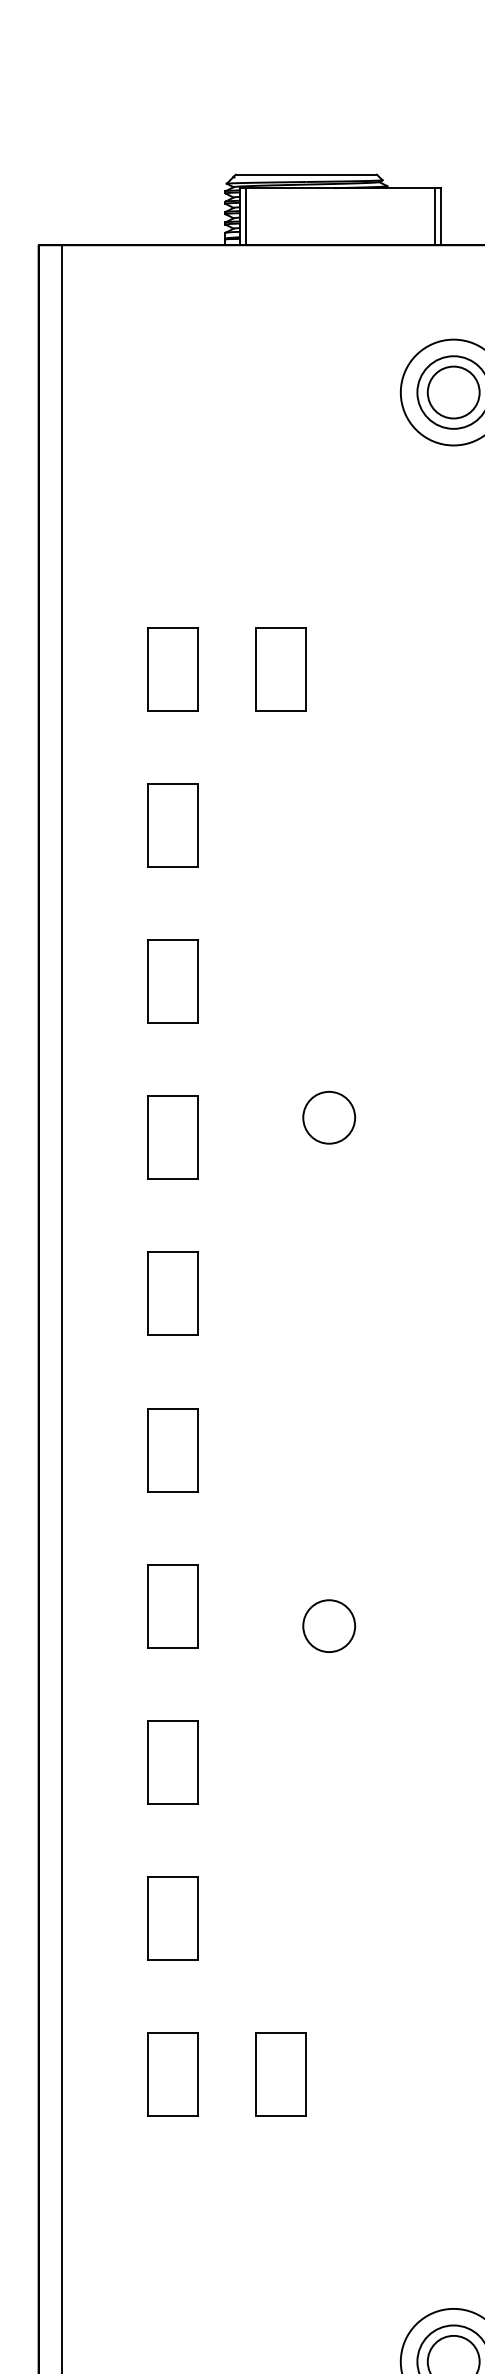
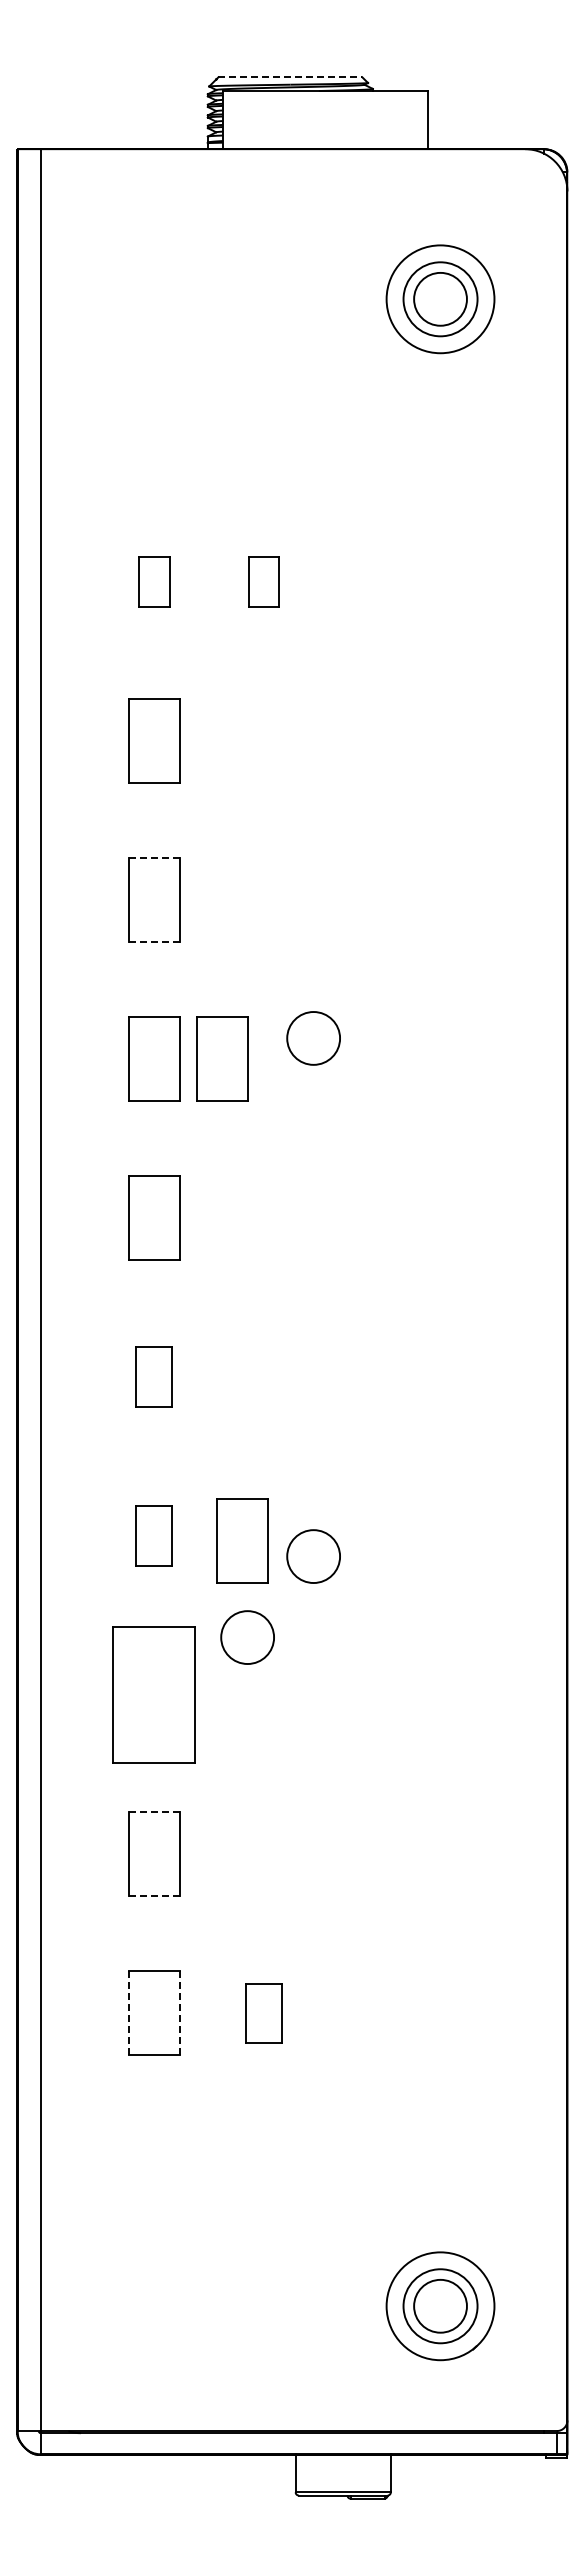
line: (306, 174) -> (290, 77), solid -> dashed
line: (246, 217) -> (229, 120), removed
line: (435, 217) -> (421, 120), removed
part: (173, 669) -> (154, 581), size x0.6
part: (280, 669) -> (263, 581), size x0.6
line: (173, 940) -> (154, 857), solid -> dashed
line: (172, 1023) -> (153, 942), solid -> dashed
part: (239, 1137) -> (222, 1058), added
part: (173, 1449) -> (154, 1376), size x0.7
part: (173, 1605) -> (154, 1535), size x0.7
part: (259, 1610) -> (242, 1540), added
part: (264, 1705) -> (247, 1637), added
part: (173, 1761) -> (154, 1694), size x1.6
line: (173, 1876) -> (154, 1811), solid -> dashed
line: (172, 1959) -> (153, 1896), solid -> dashed
line: (147, 2073) -> (128, 2012), solid -> dashed
part: (280, 2073) -> (263, 2012), size x0.7
line: (197, 2074) -> (179, 2013), solid -> dashed

